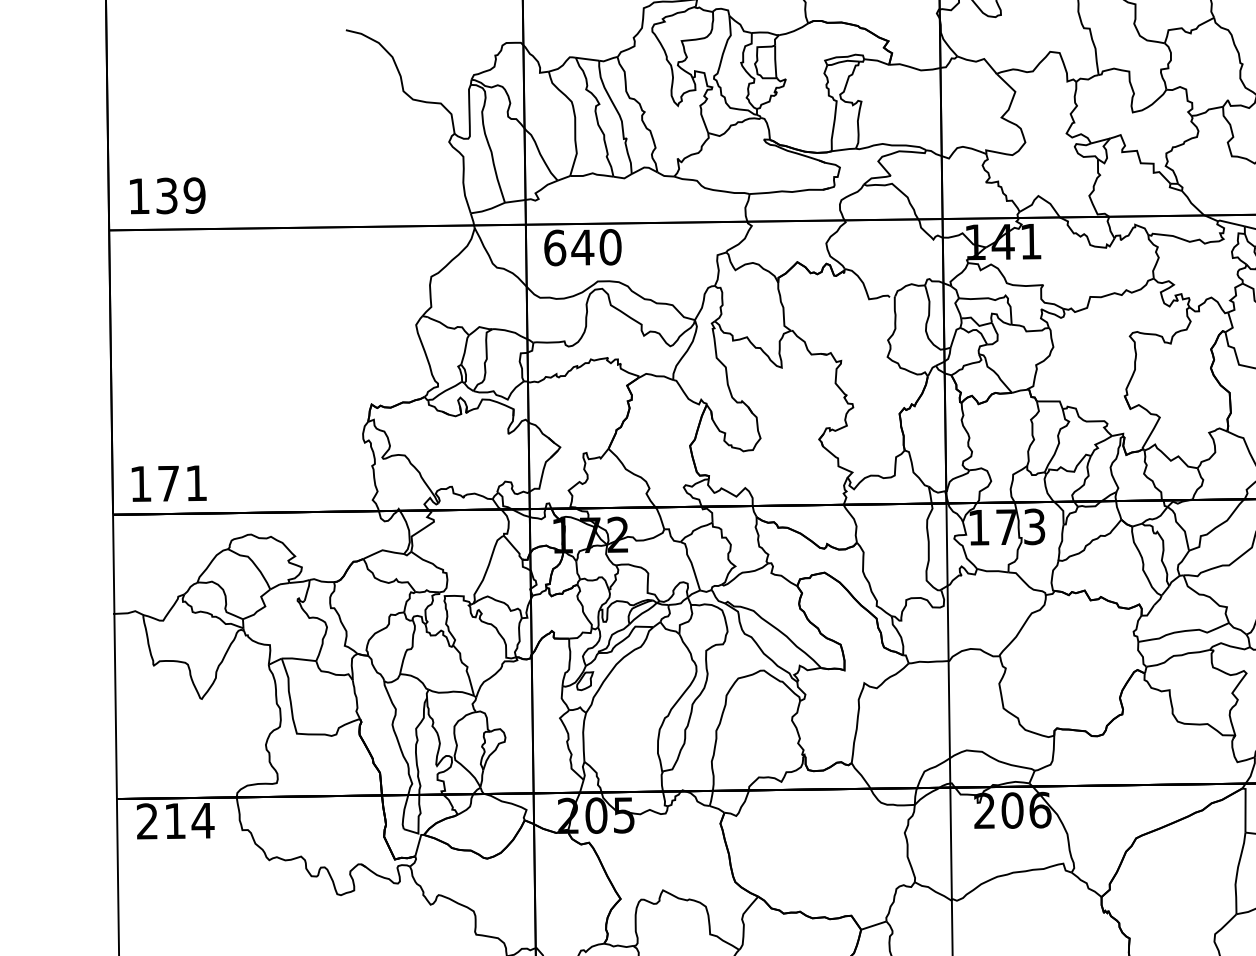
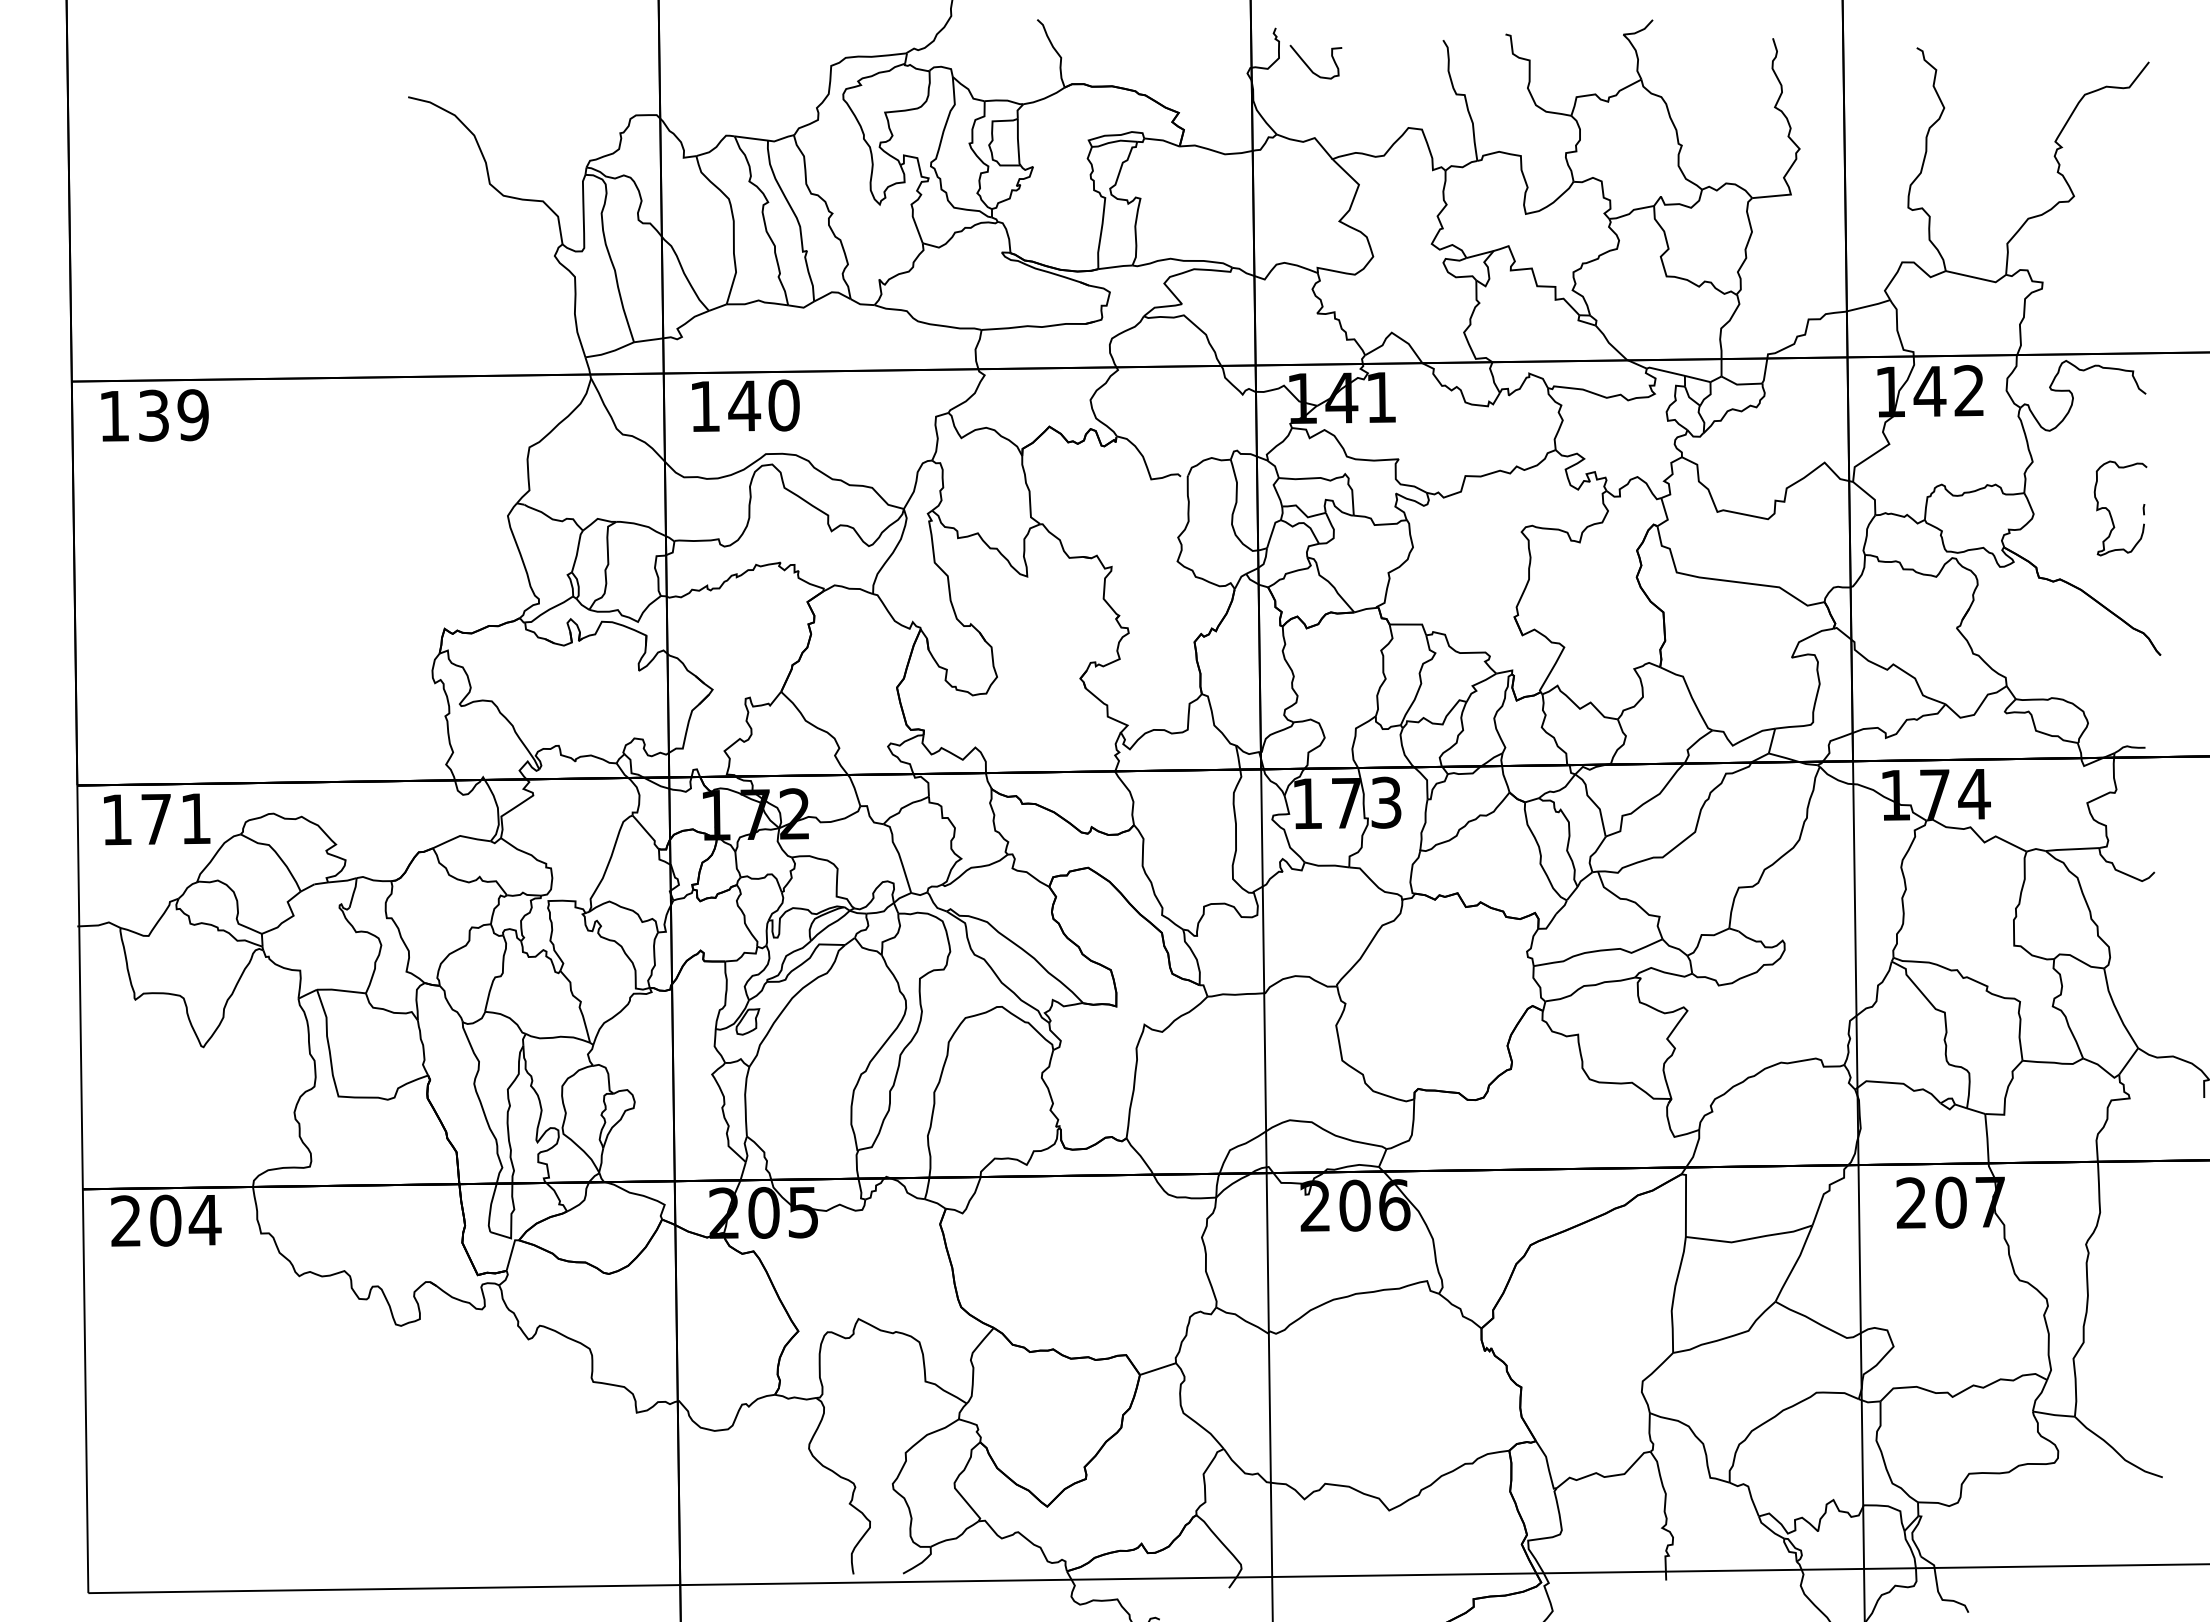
text: (167, 195) -> (154, 415), moved
text: (555, 247) -> (705, 406), 640 -> 140
text: (169, 483) -> (157, 819), moved
text: (175, 821) -> (165, 1220), 214 -> 204

